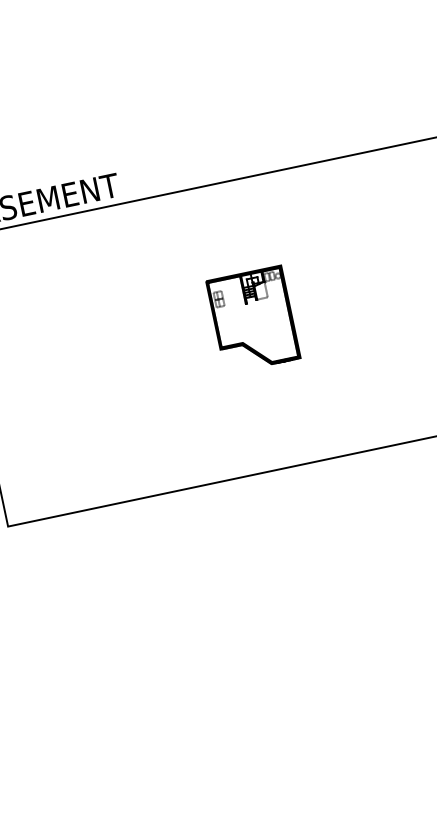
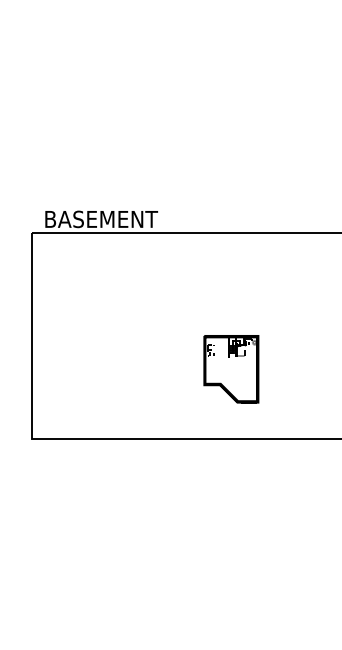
part: (253, 319) -> (231, 369), moved

